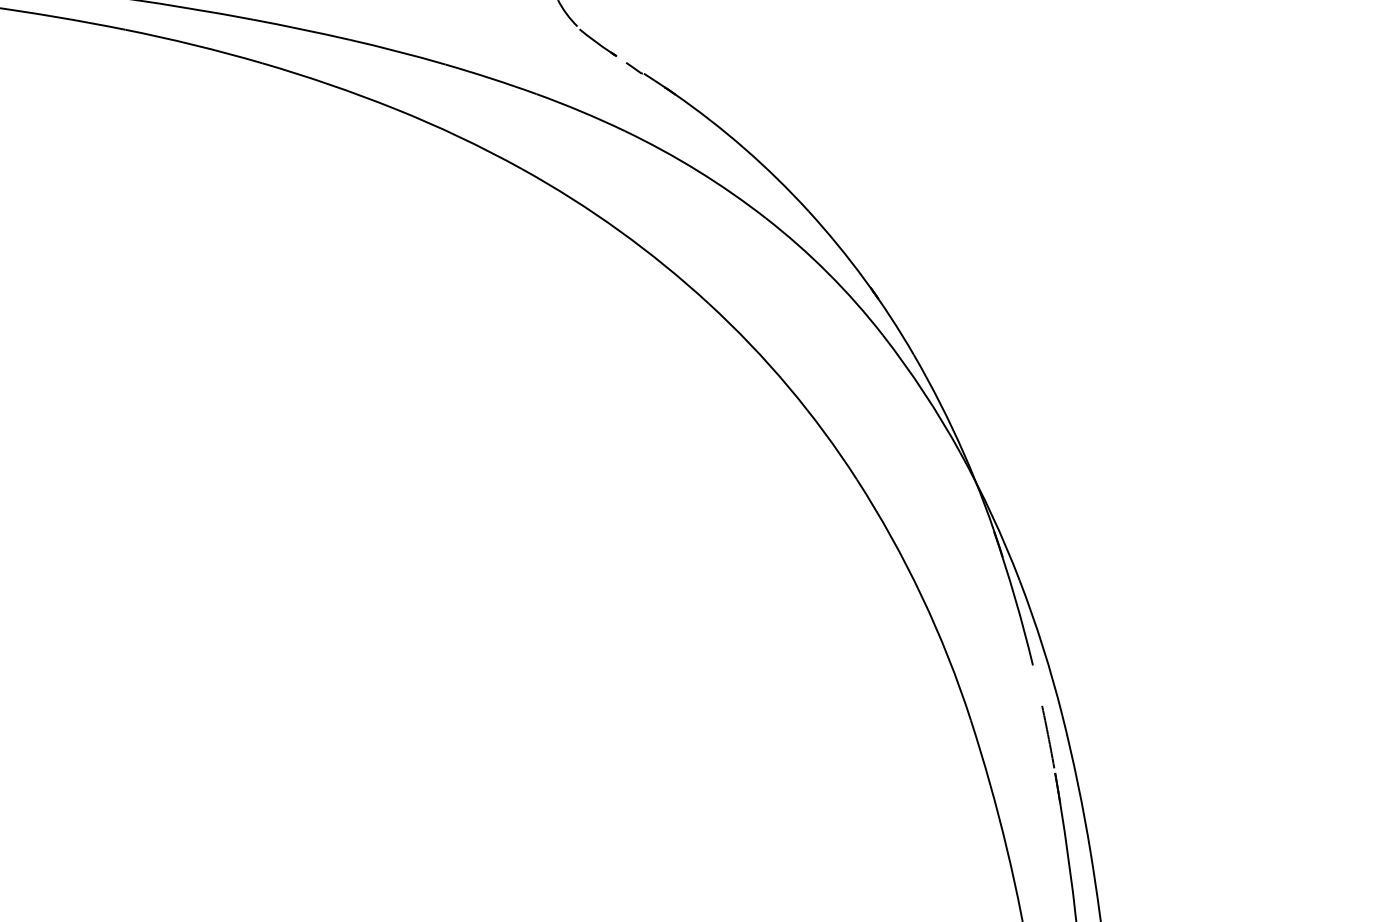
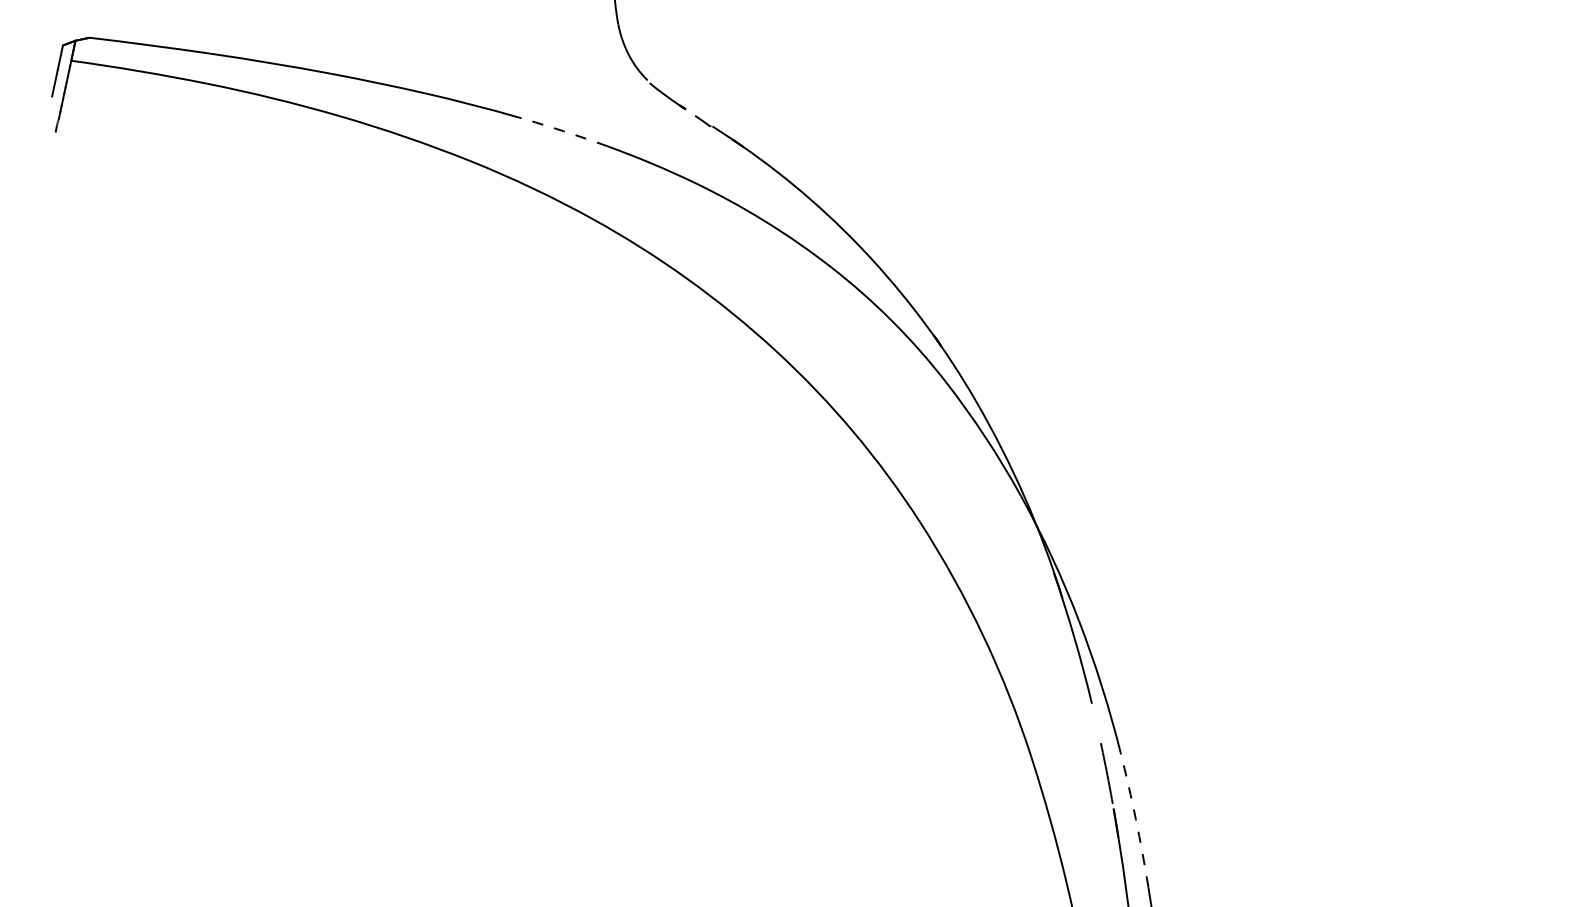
arc: (491, 78) -> (563, 131), solid -> dashed
arc: (1077, 784) -> (1135, 819), solid -> dashed

